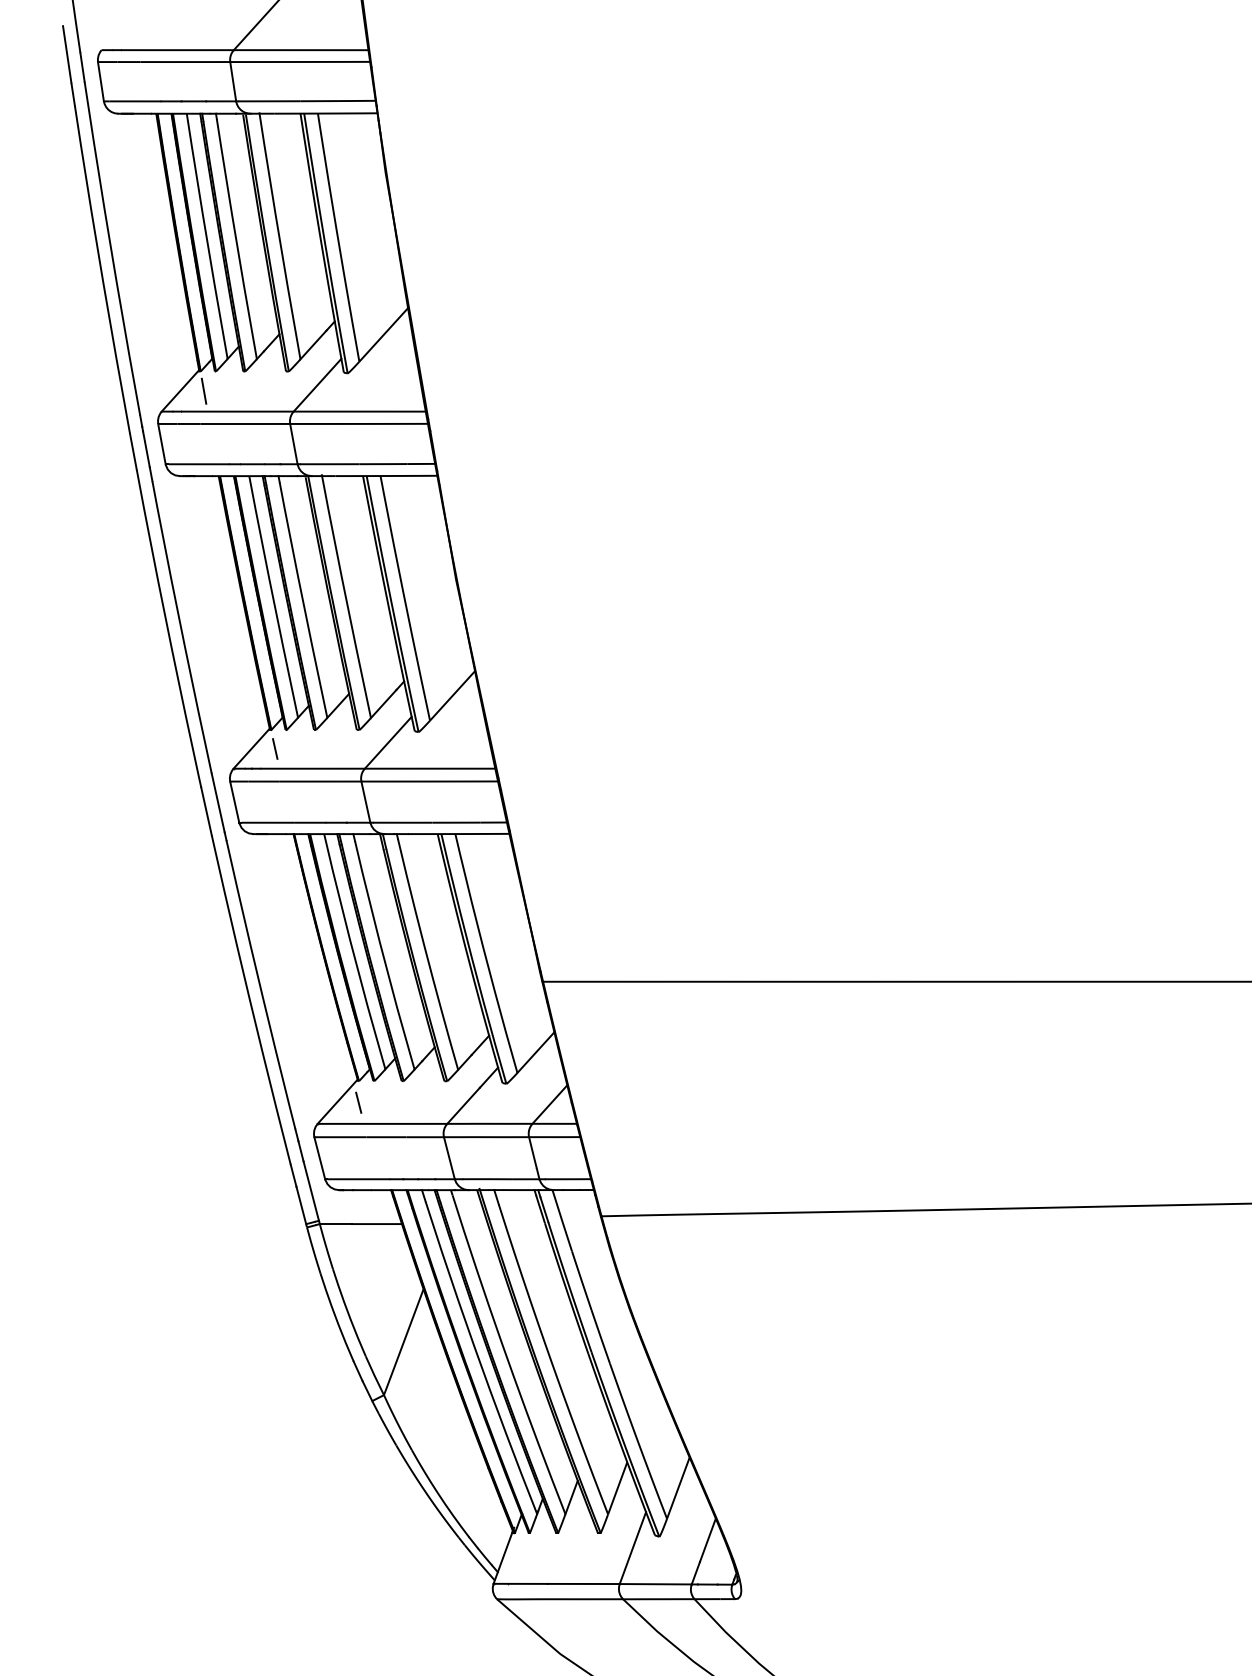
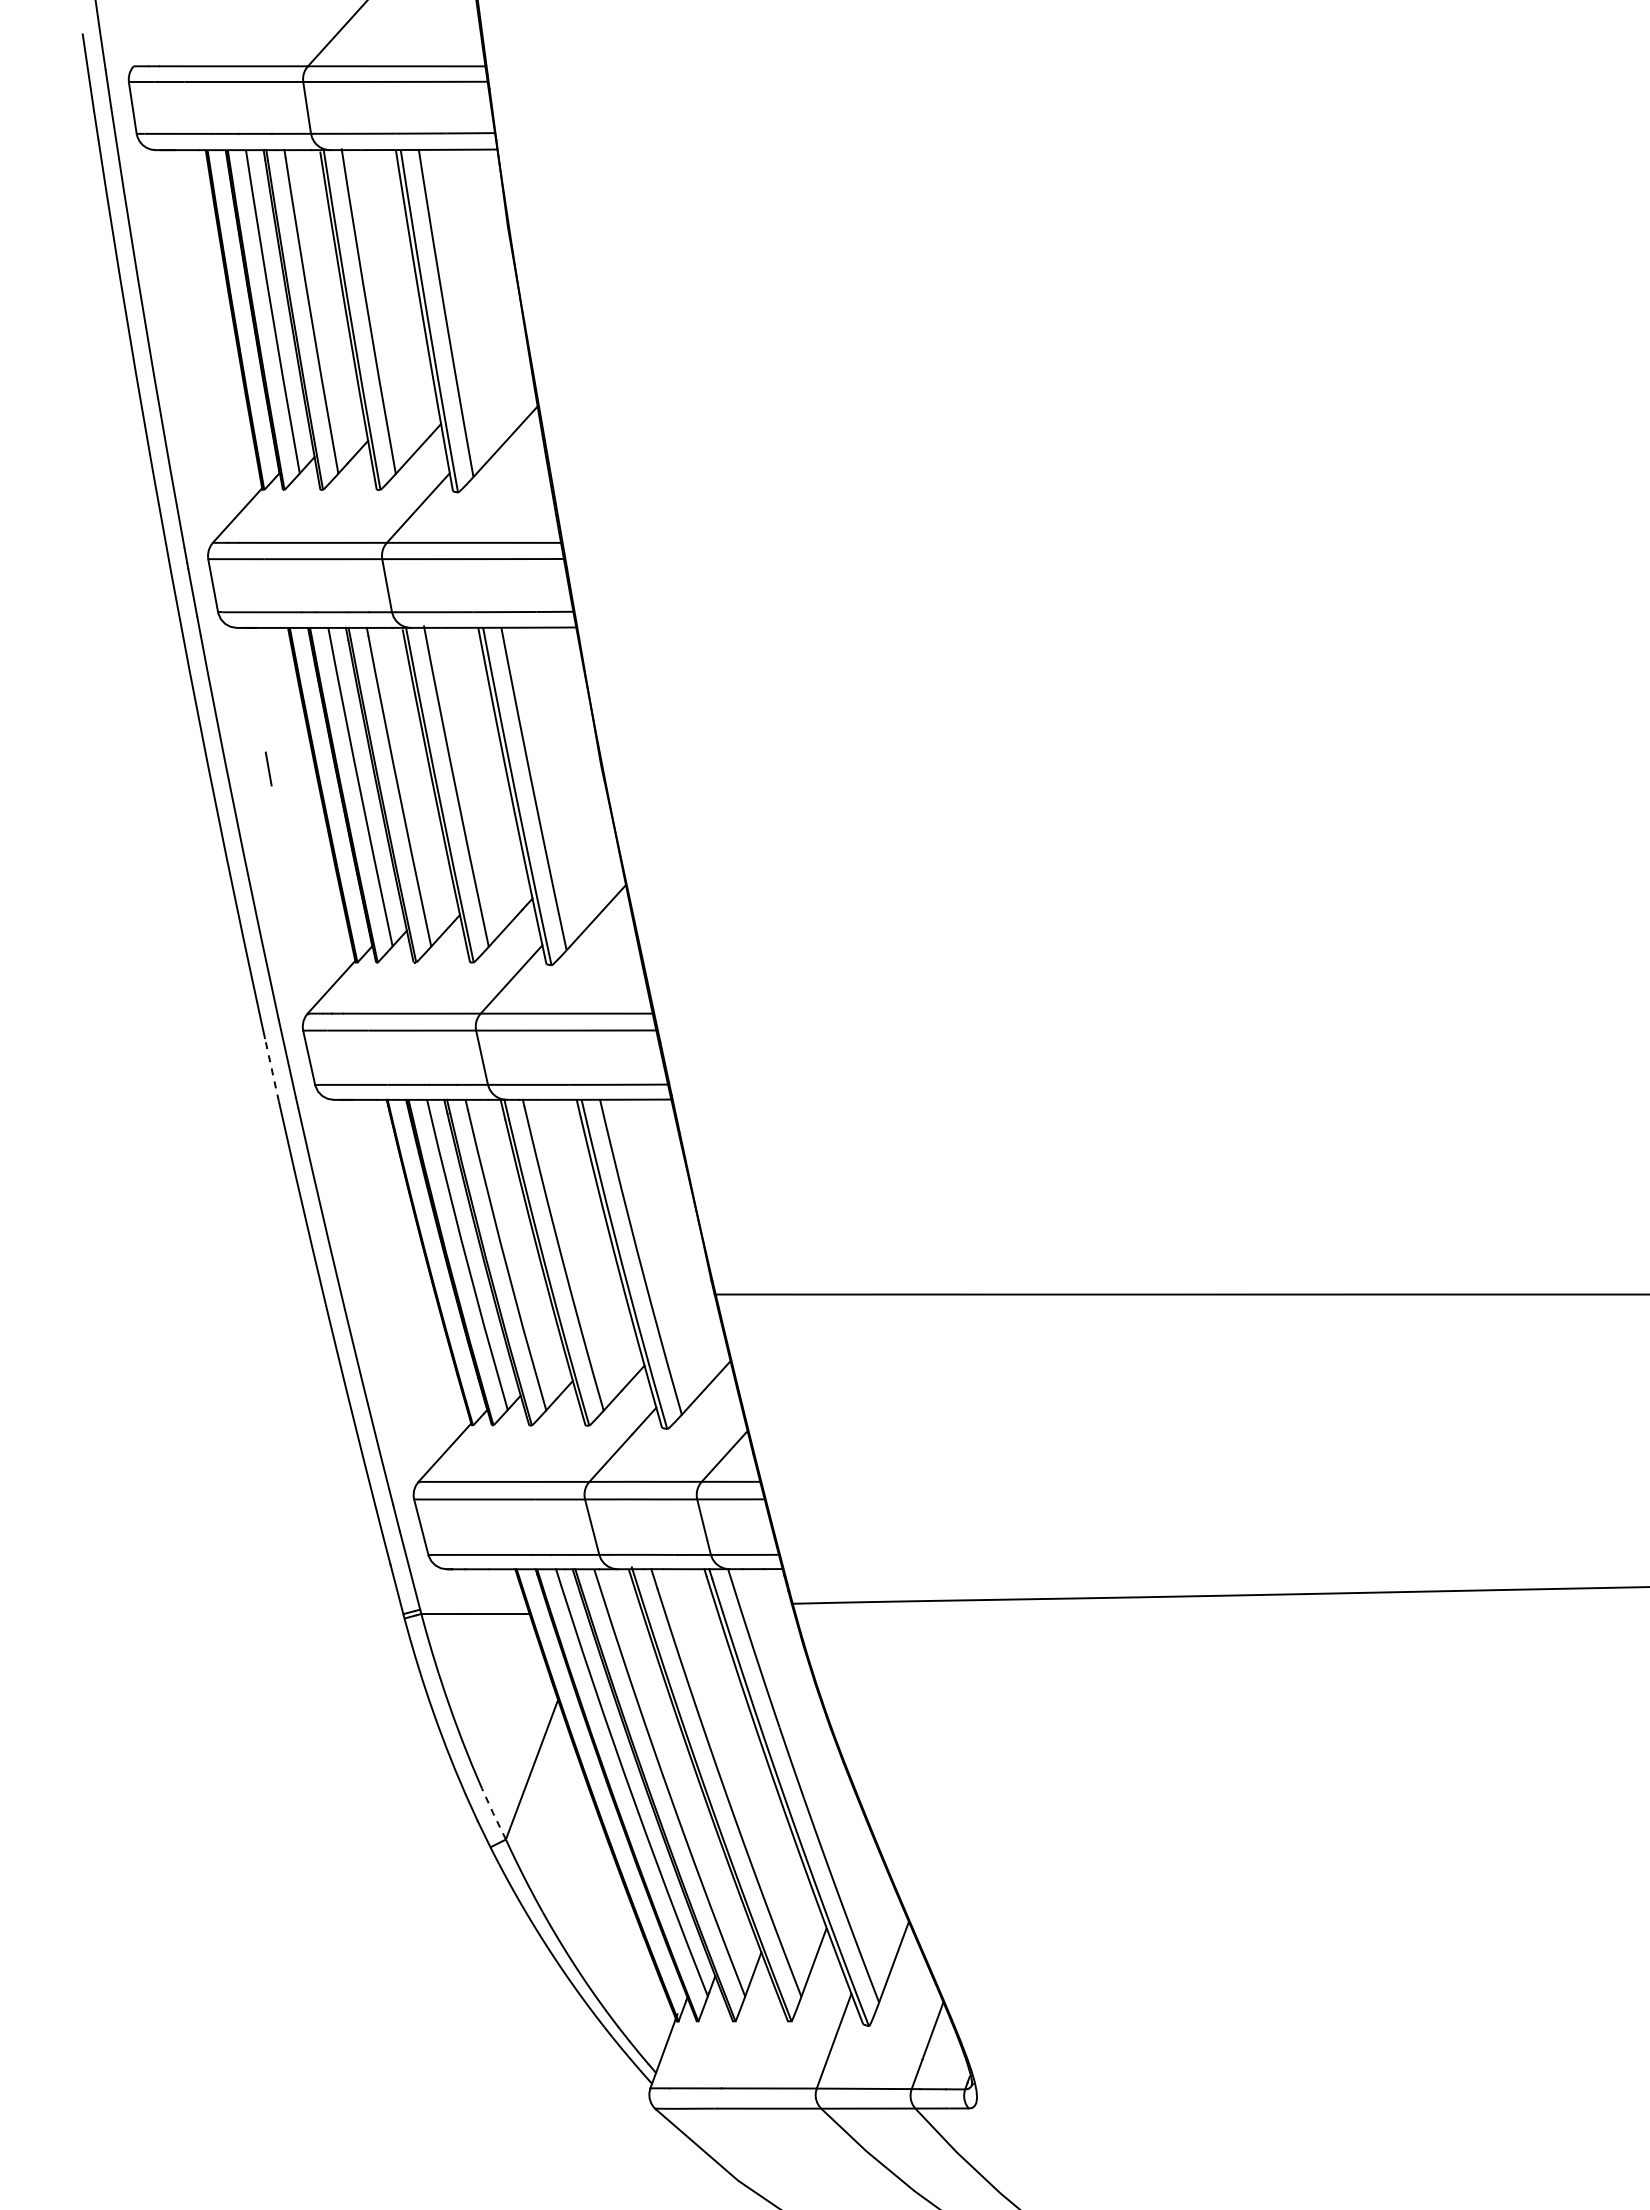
line: (203, 390) -> (268, 768), moved
line: (275, 748) -> (362, 987), removed
line: (206, 811) -> (272, 1070), solid -> dashed
line: (358, 1102) -> (472, 1453), removed
line: (374, 1375) -> (493, 1813), solid -> dashed

